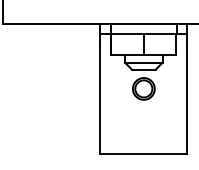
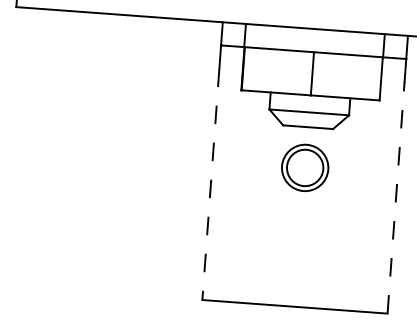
line: (100, 99) -> (211, 183), solid -> dashed
line: (187, 99) -> (396, 197), solid -> dashed

